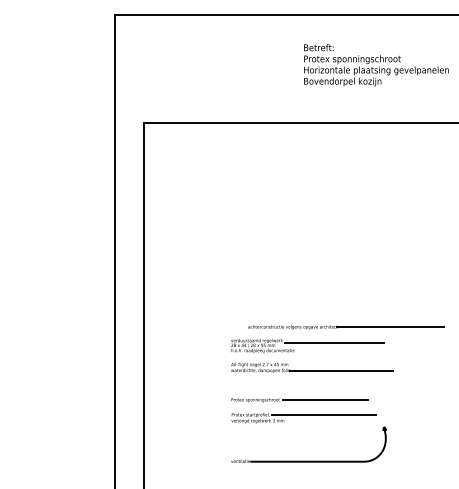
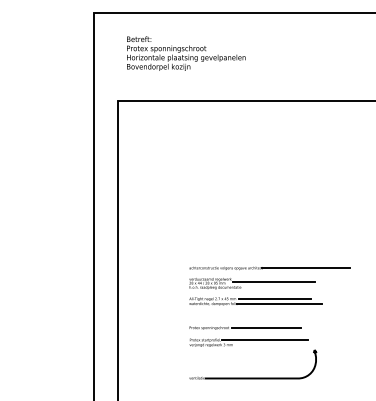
text: (376, 65) -> (186, 53), moved
part: (346, 327) -> (269, 268), moved
line: (335, 364) -> (274, 298), added

